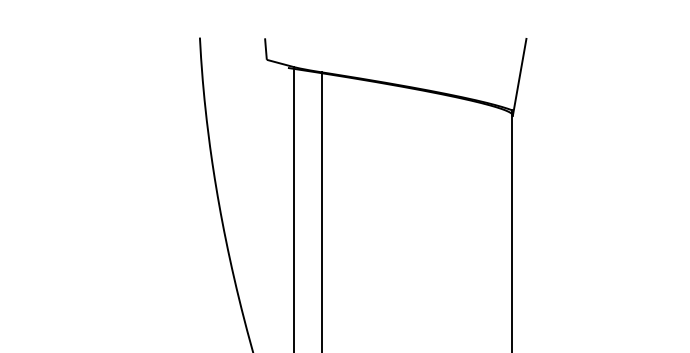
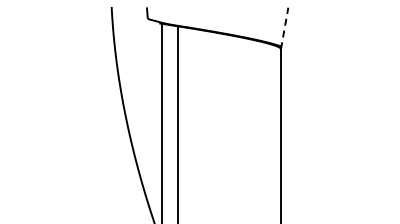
line: (519, 75) -> (284, 27), solid -> dashed

